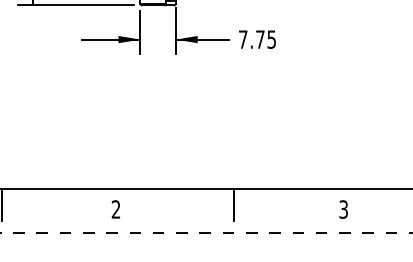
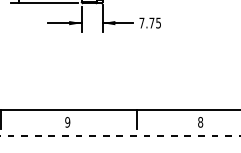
text: (115, 209) -> (67, 122), 2 -> 9
text: (343, 209) -> (200, 122), 3 -> 8

